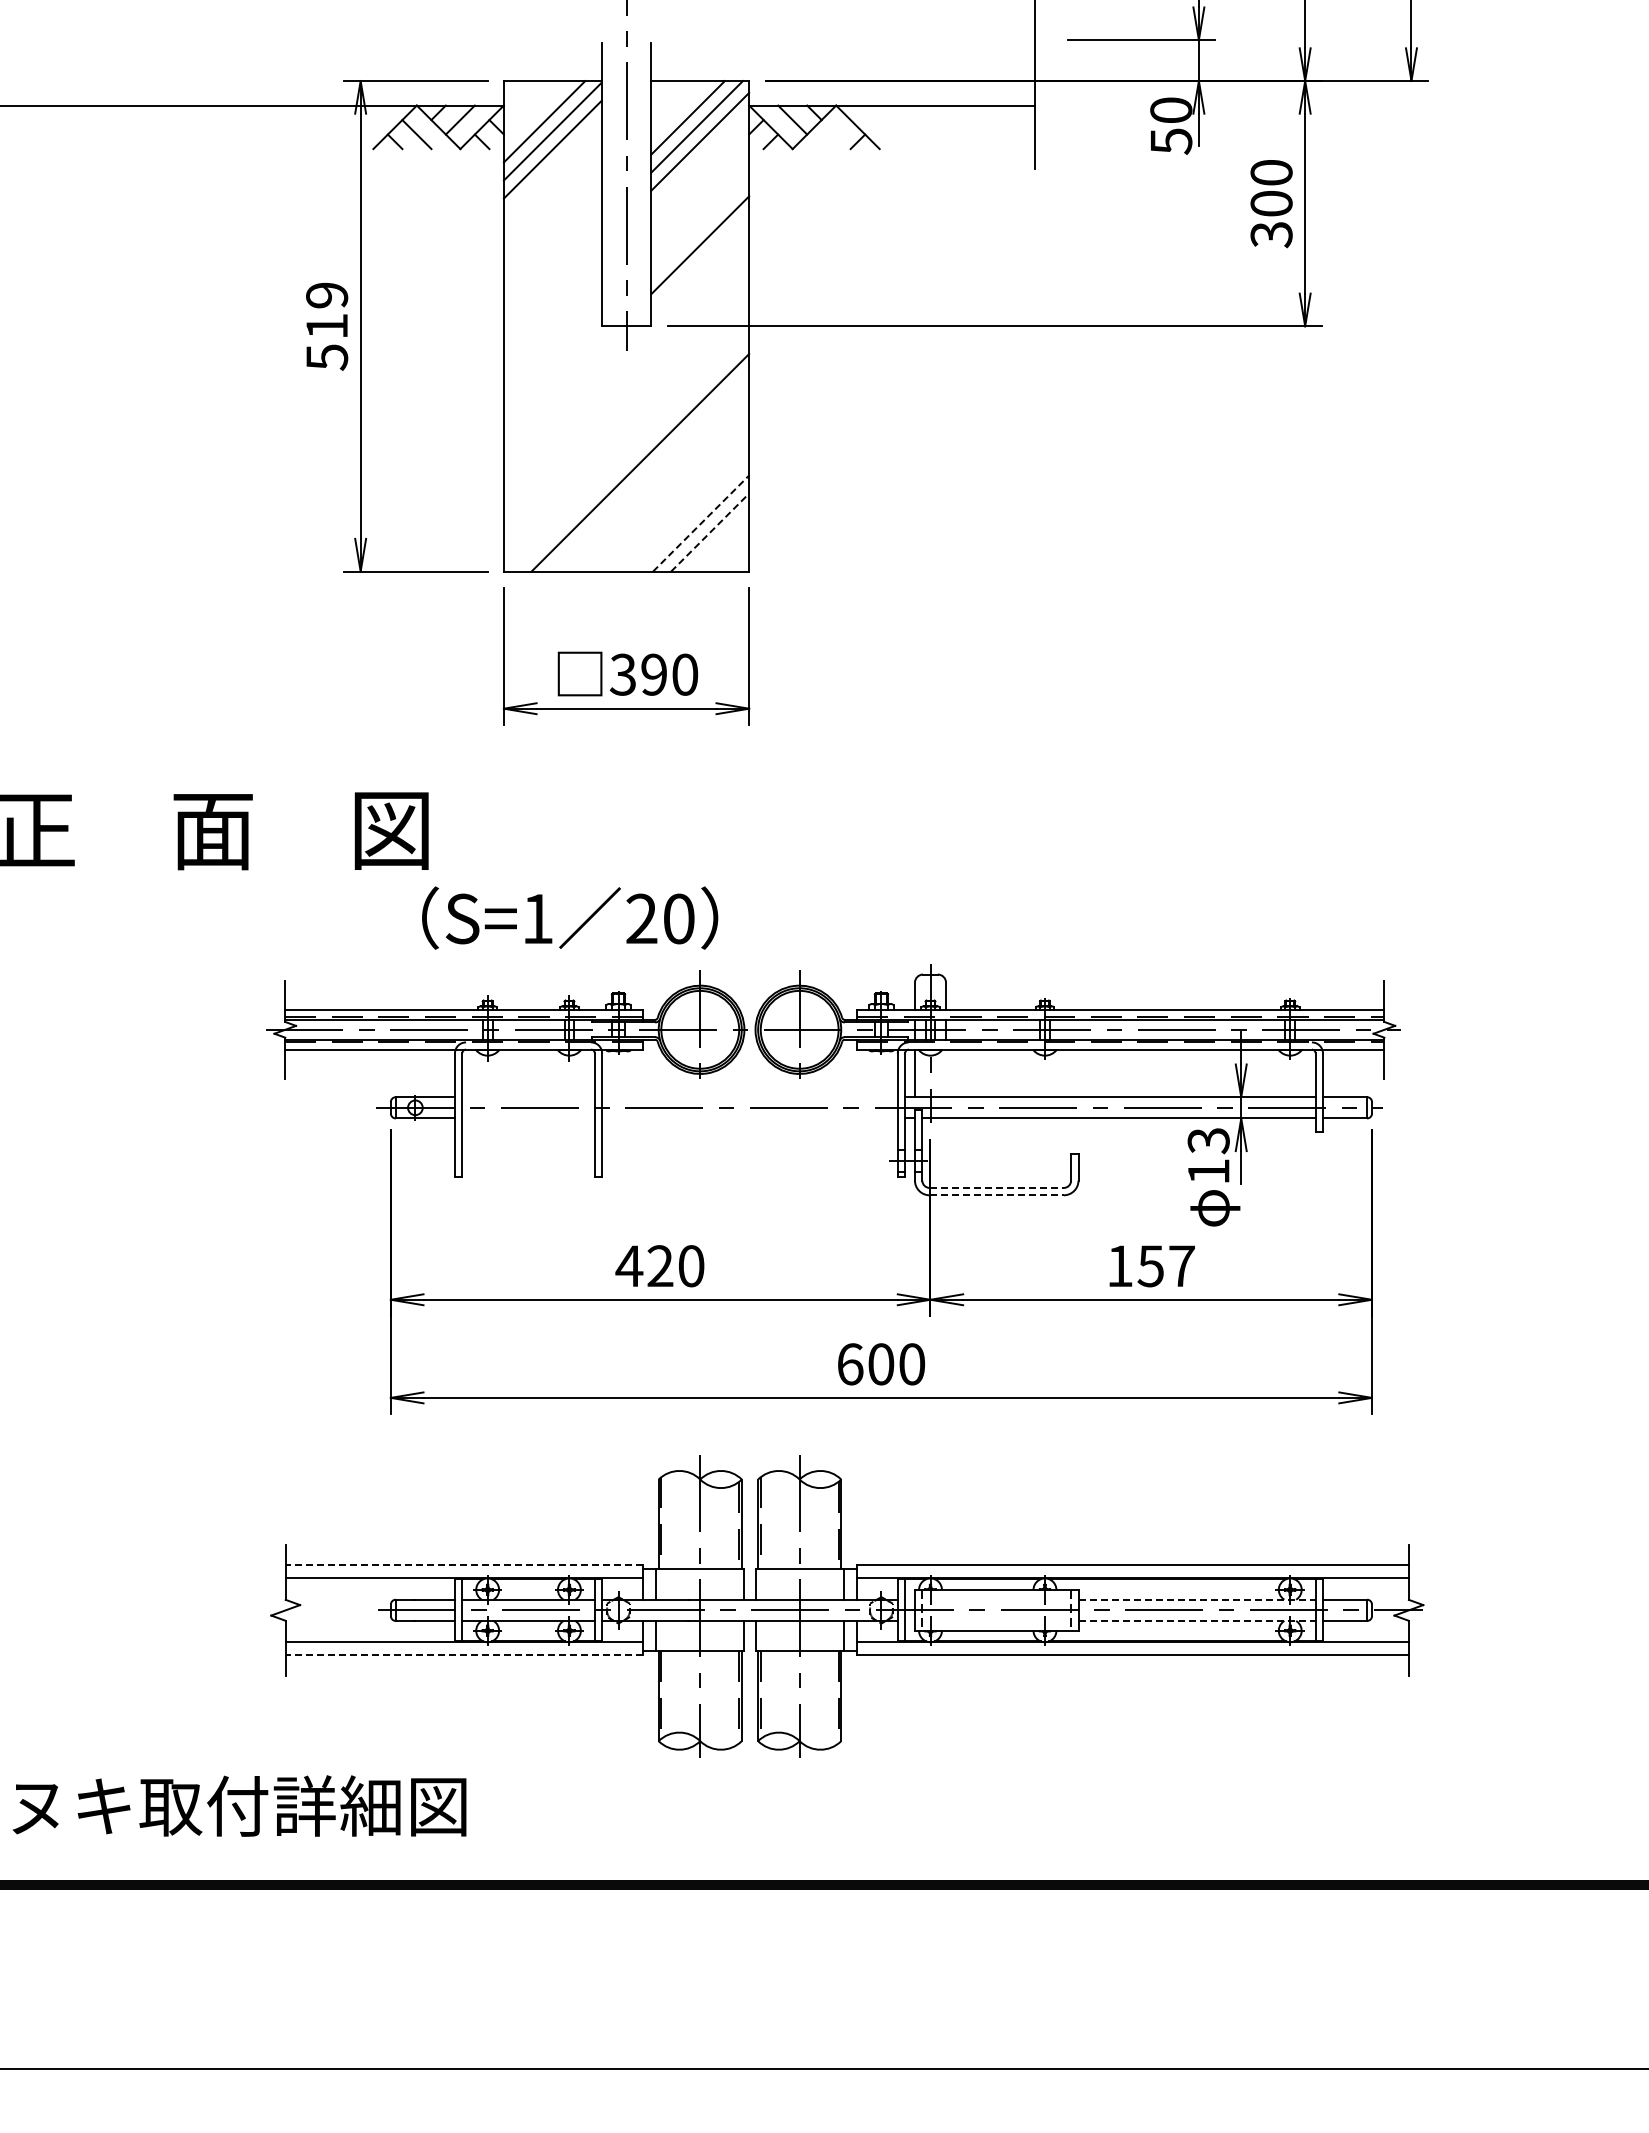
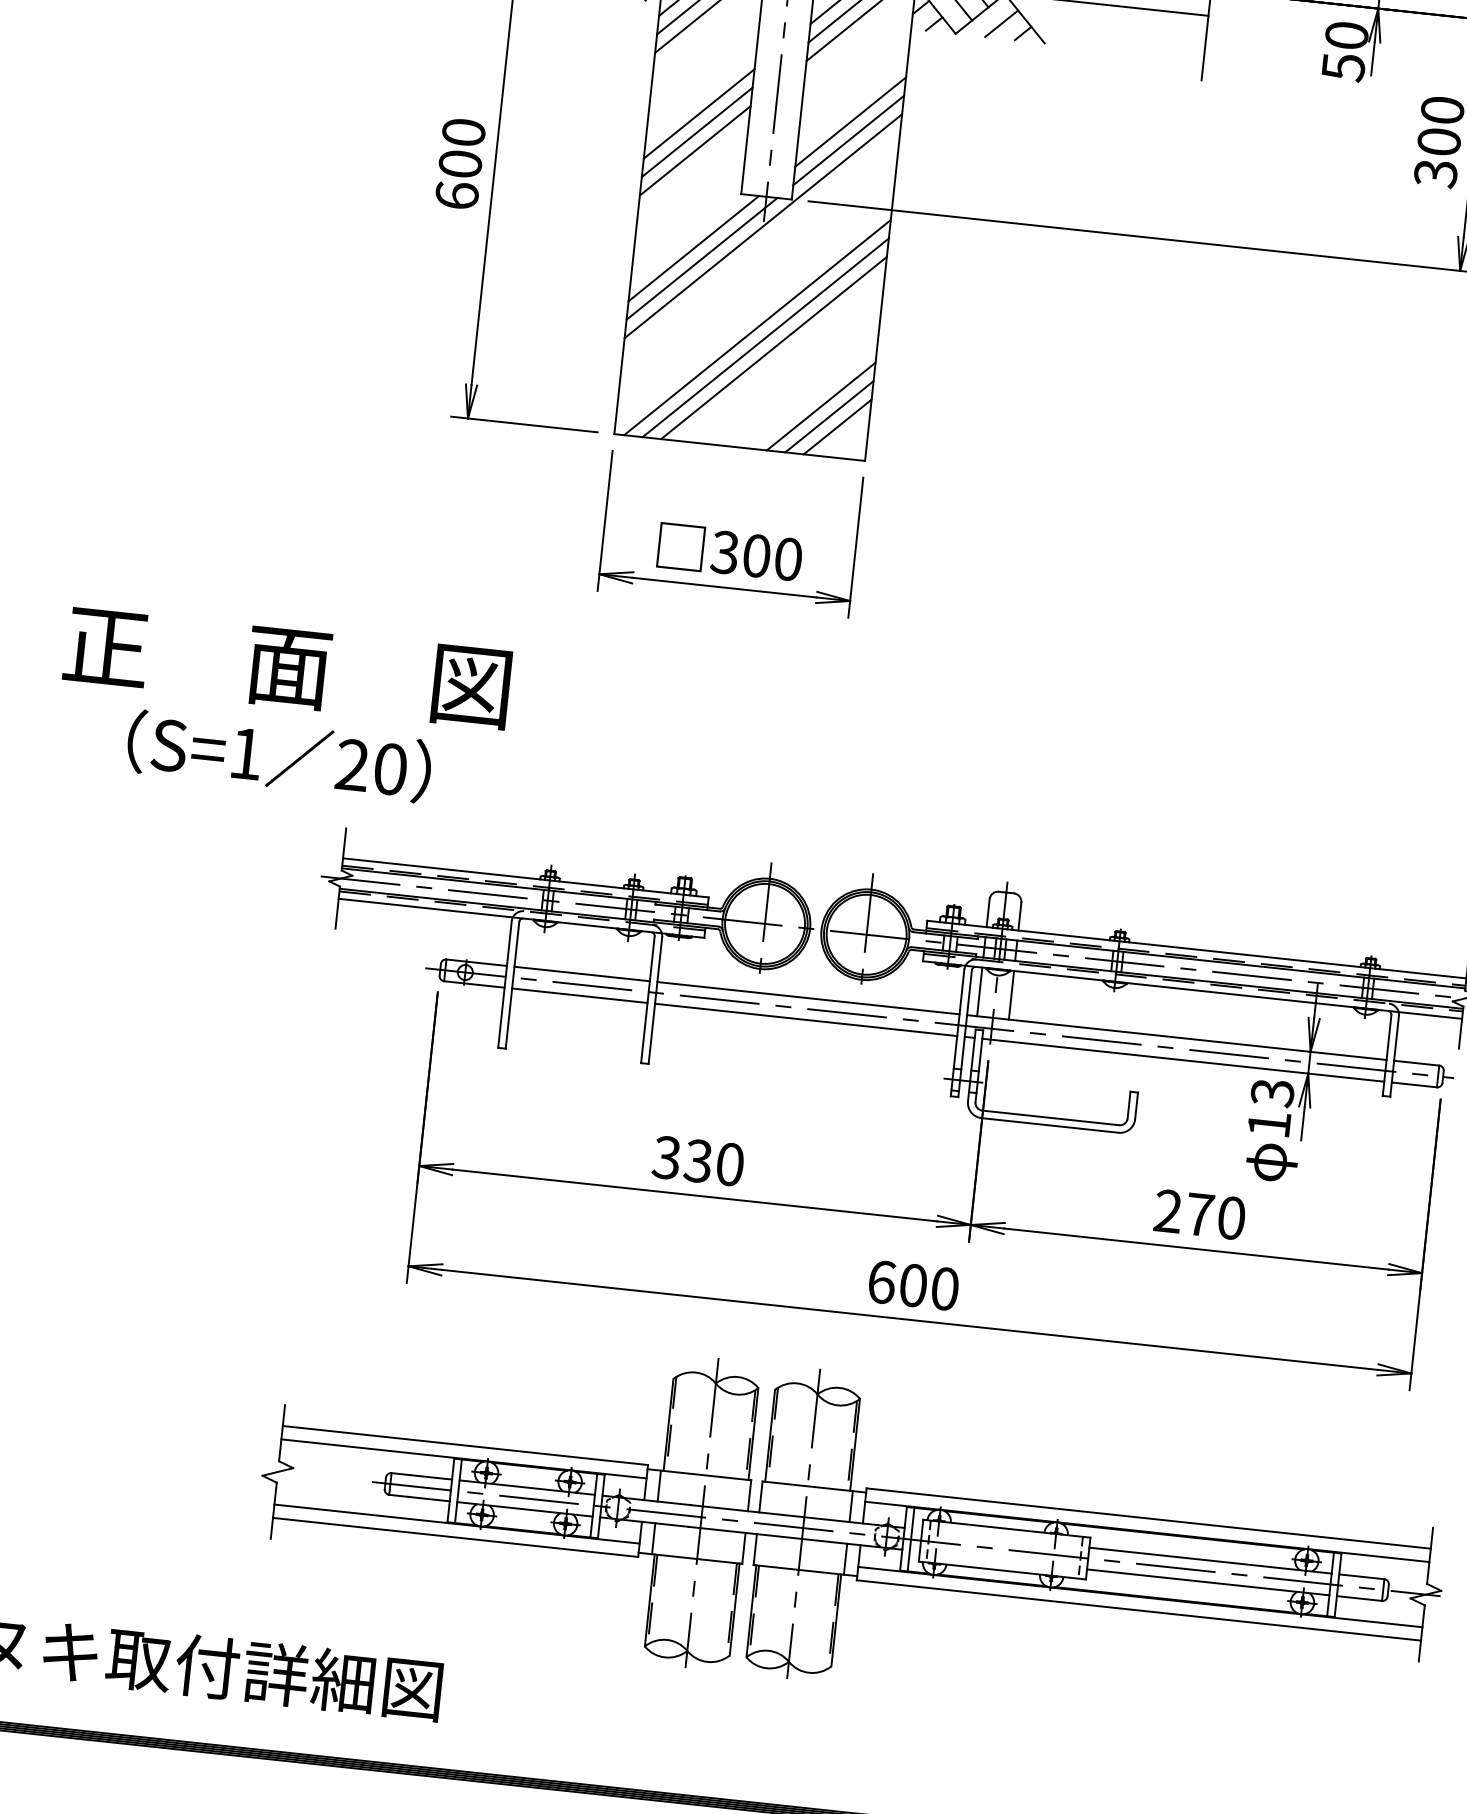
line: (835, 134) -> (1001, 23), added
line: (552, 253) -> (698, 114), added
line: (700, 263) -> (848, 140), added
line: (552, 271) -> (696, 132), added
line: (552, 289) -> (694, 151), added
text: (327, 326) -> (460, 164), 519 -> 600
line: (626, 354) -> (763, 225), added
line: (561, 383) -> (693, 248), added
line: (570, 392) -> (702, 258), added
line: (631, 453) -> (757, 327), added
line: (649, 471) -> (774, 347), added
line: (701, 523) -> (821, 406), dashed -> solid
line: (710, 532) -> (829, 416), dashed -> solid
line: (719, 541) -> (838, 426), added
text: (654, 674) -> (757, 555), 390 -> 300
text: (570, 917) -> (279, 755), moved
line: (946, 1073) -> (1011, 995), added
line: (528, 1097) -> (582, 974), added
line: (749, 1097) -> (807, 998), added
line: (528, 1118) -> (579, 995), added
line: (749, 1118) -> (805, 1019), added
line: (997, 1187) -> (1051, 1117), dashed -> solid
line: (997, 1195) -> (1050, 1125), dashed -> solid
text: (644, 1266) -> (682, 1159), 420 -> 330
text: (1150, 1266) -> (1199, 1214), 157 -> 270
line: (464, 1565) -> (465, 1445), dashed -> solid
line: (1197, 1599) -> (1211, 1560), dashed -> solid
line: (1197, 1620) -> (1208, 1581), dashed -> solid
line: (464, 1655) -> (455, 1537), dashed -> solid

